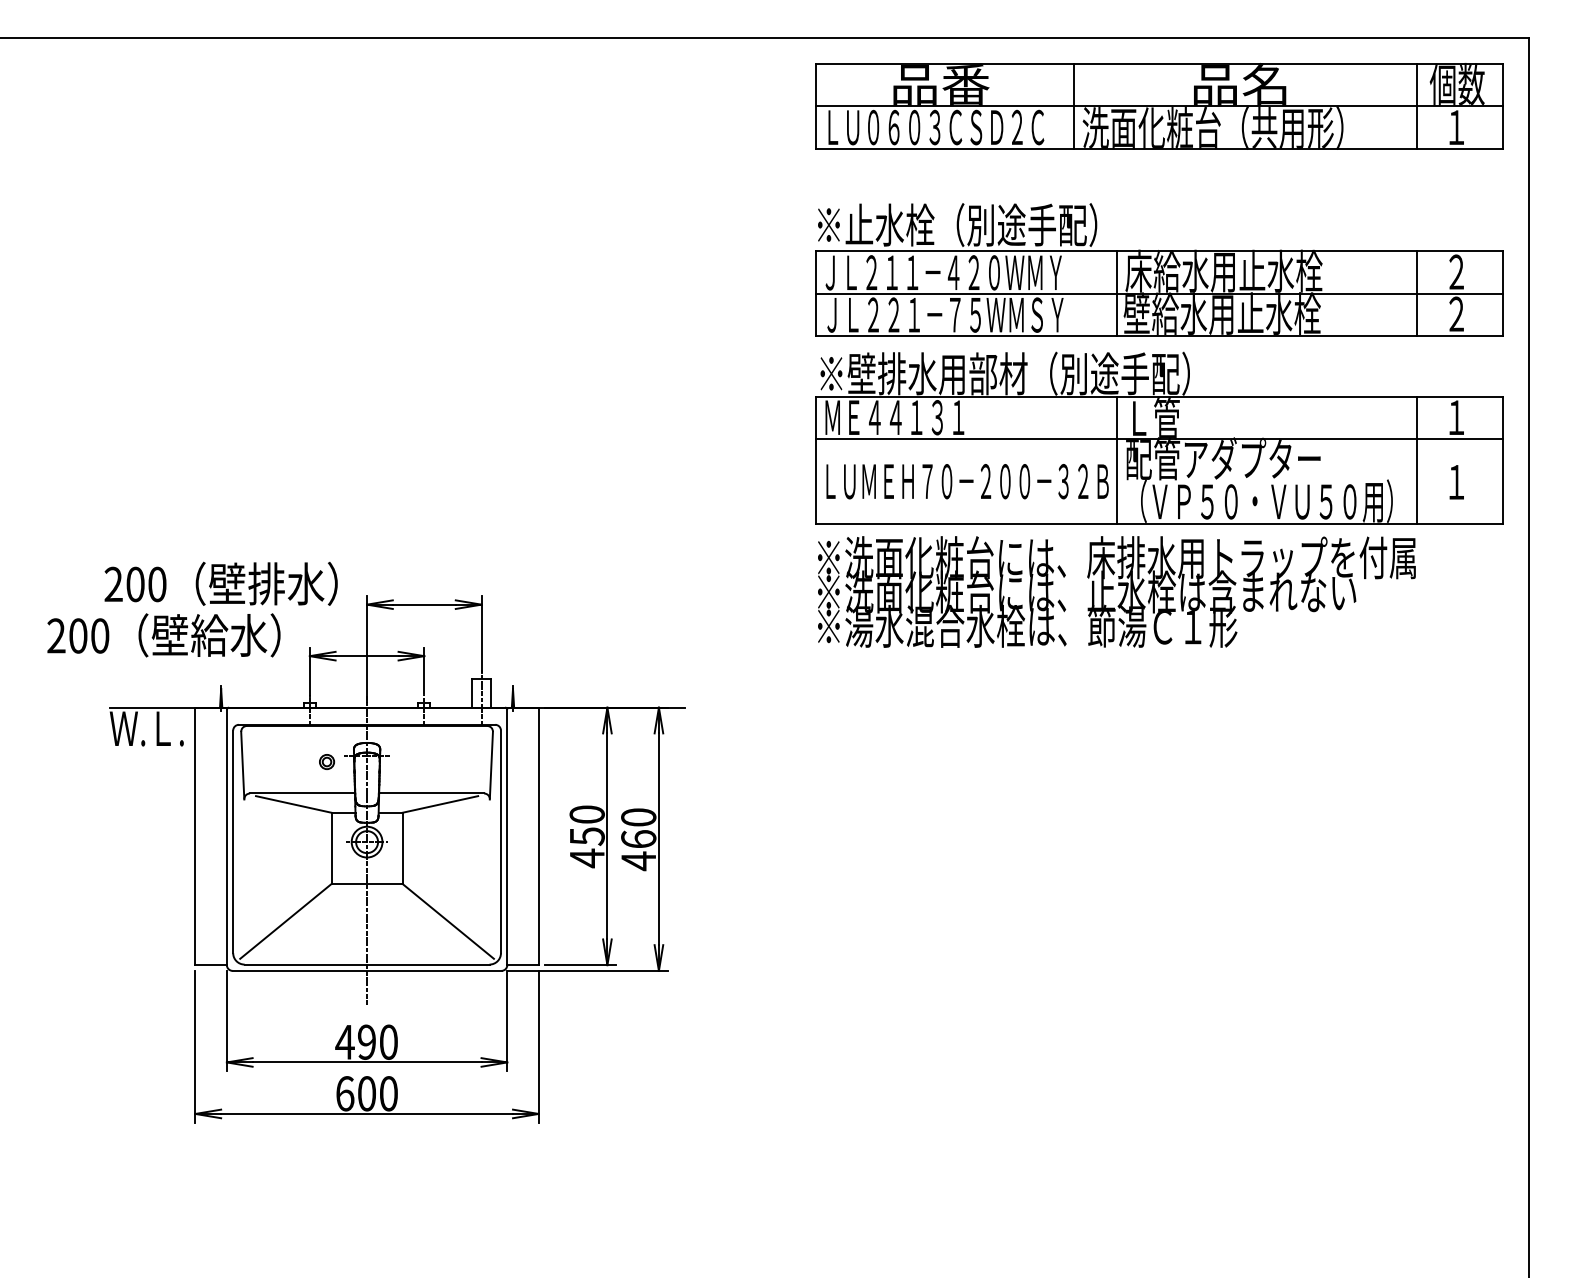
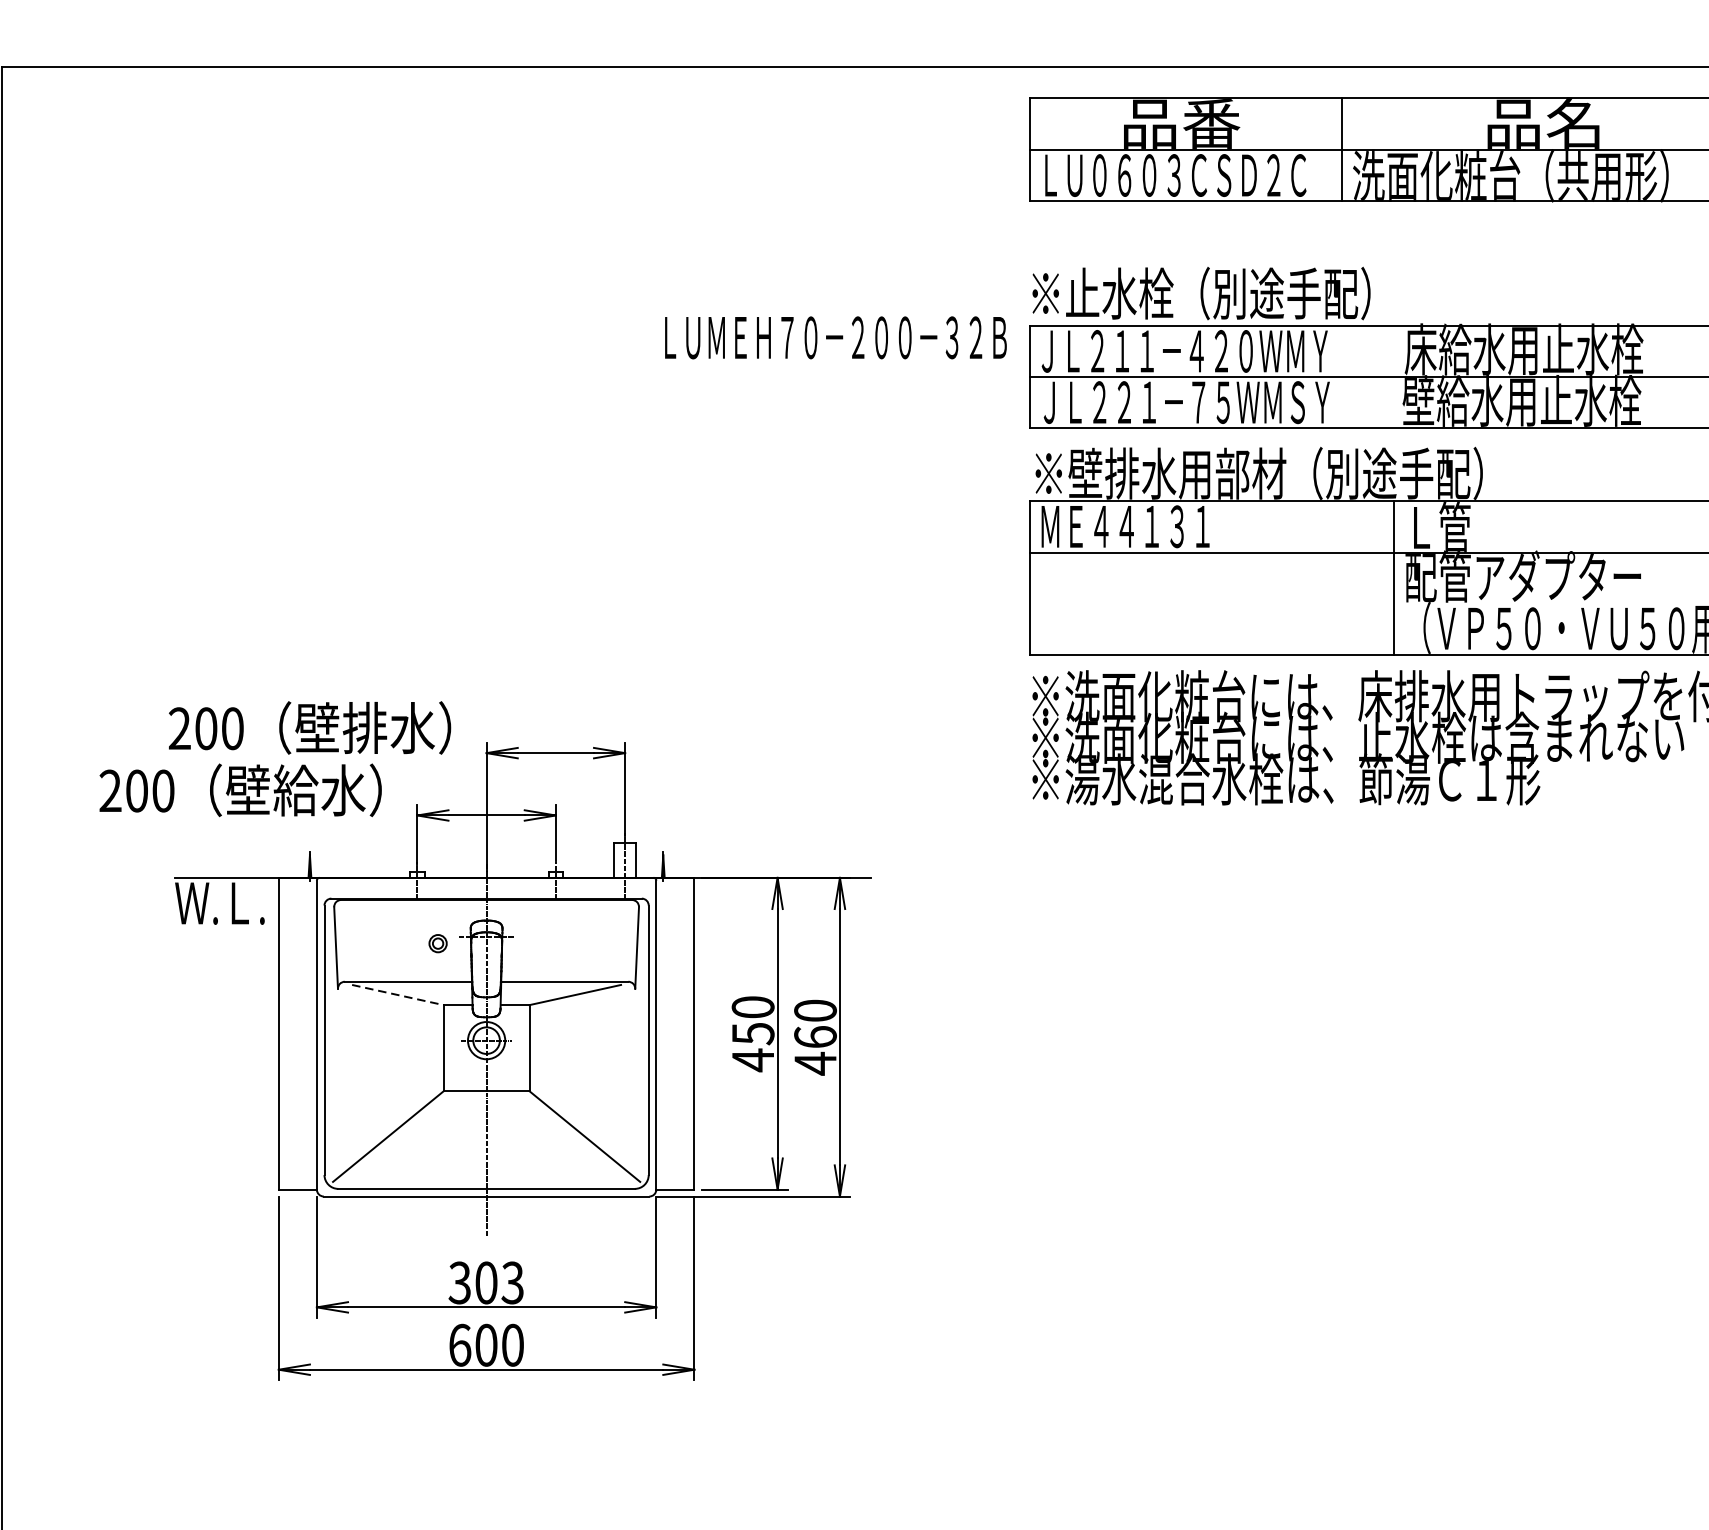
line: (1116, 293) -> (1393, 376), removed
text: (967, 481) -> (835, 337), moved
line: (293, 804) -> (397, 995), solid -> dashed
text: (366, 1041) -> (485, 1282), 490 -> 303

